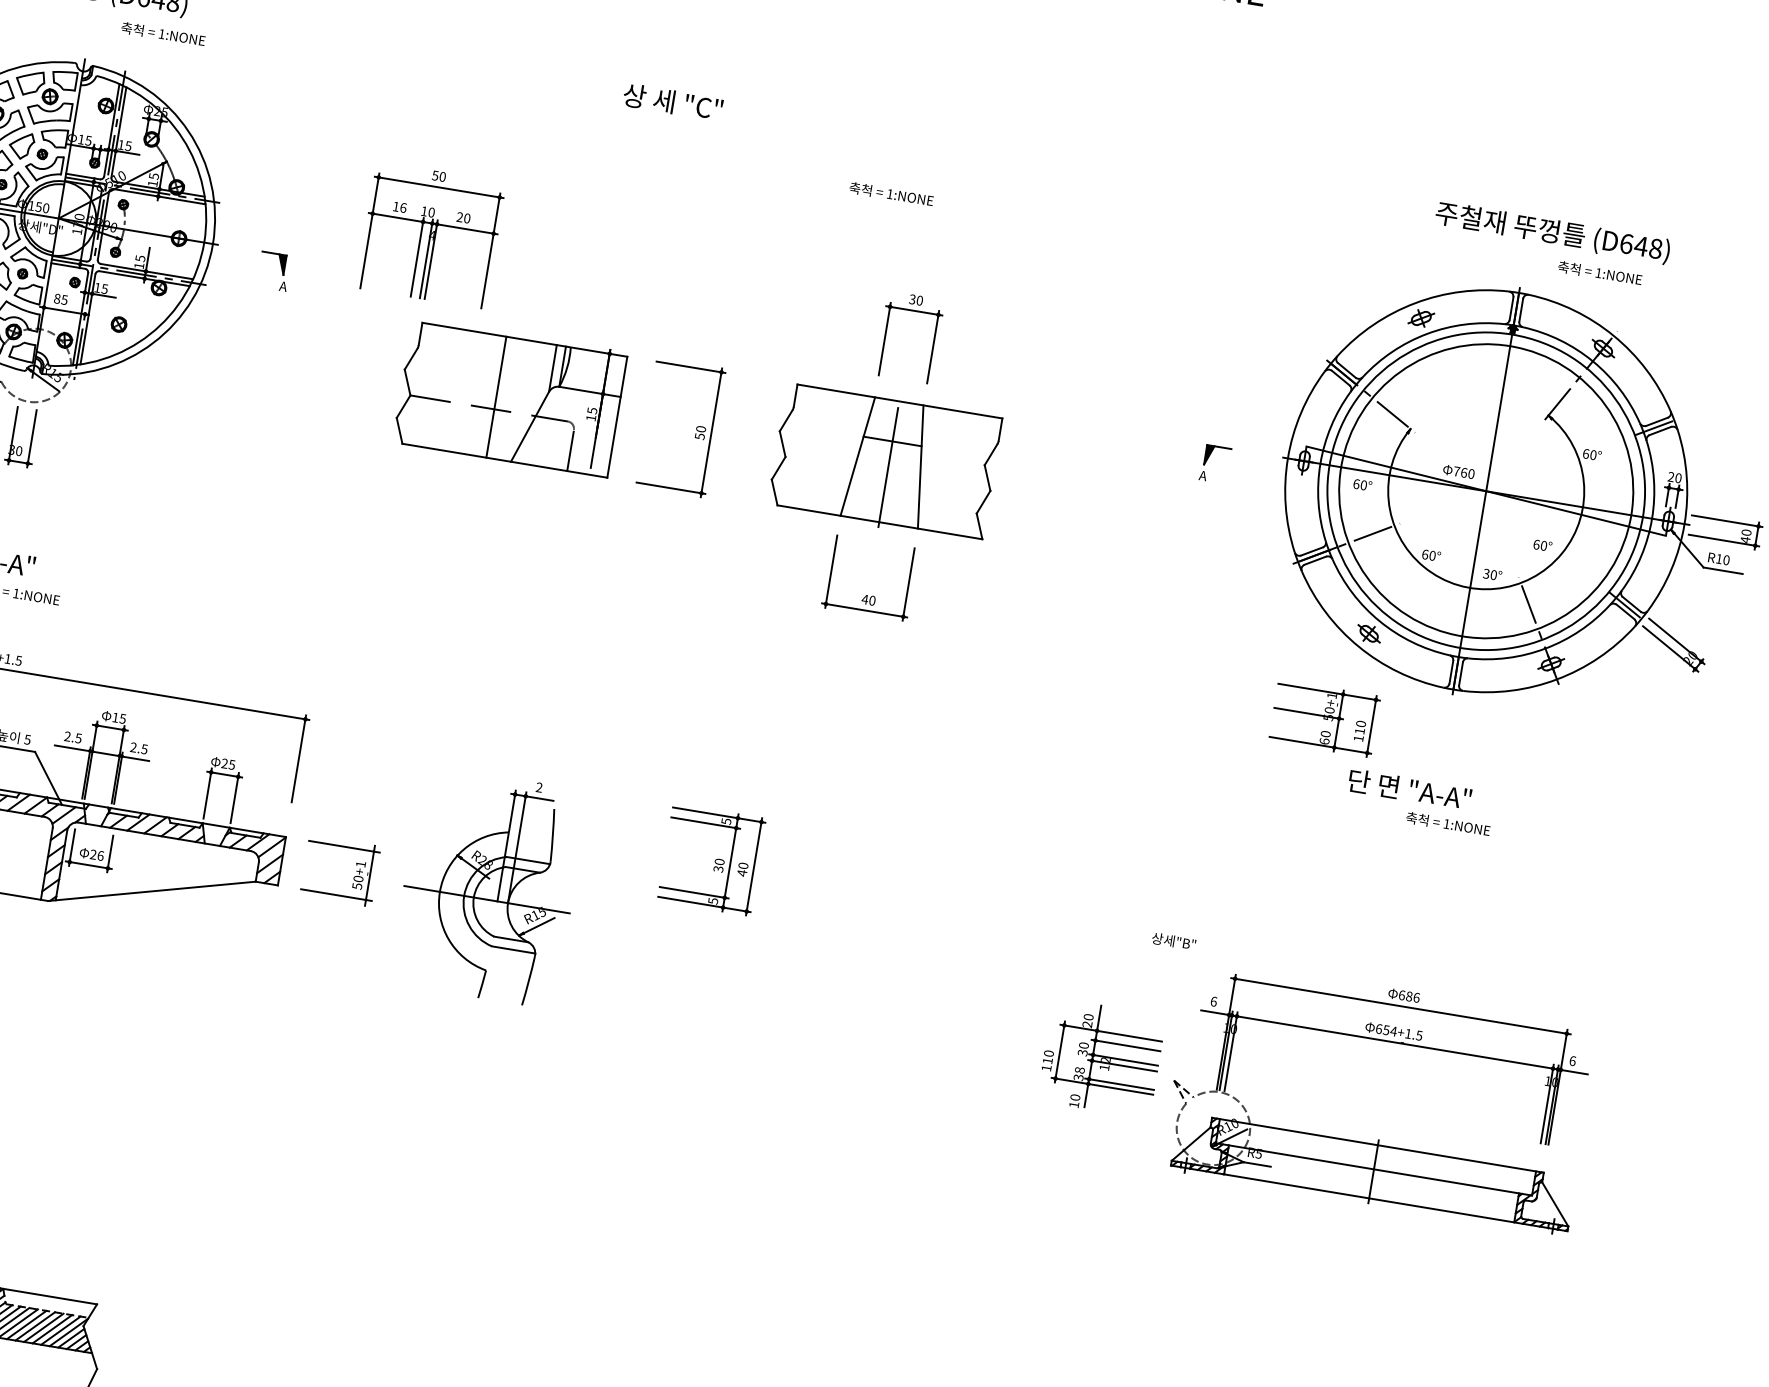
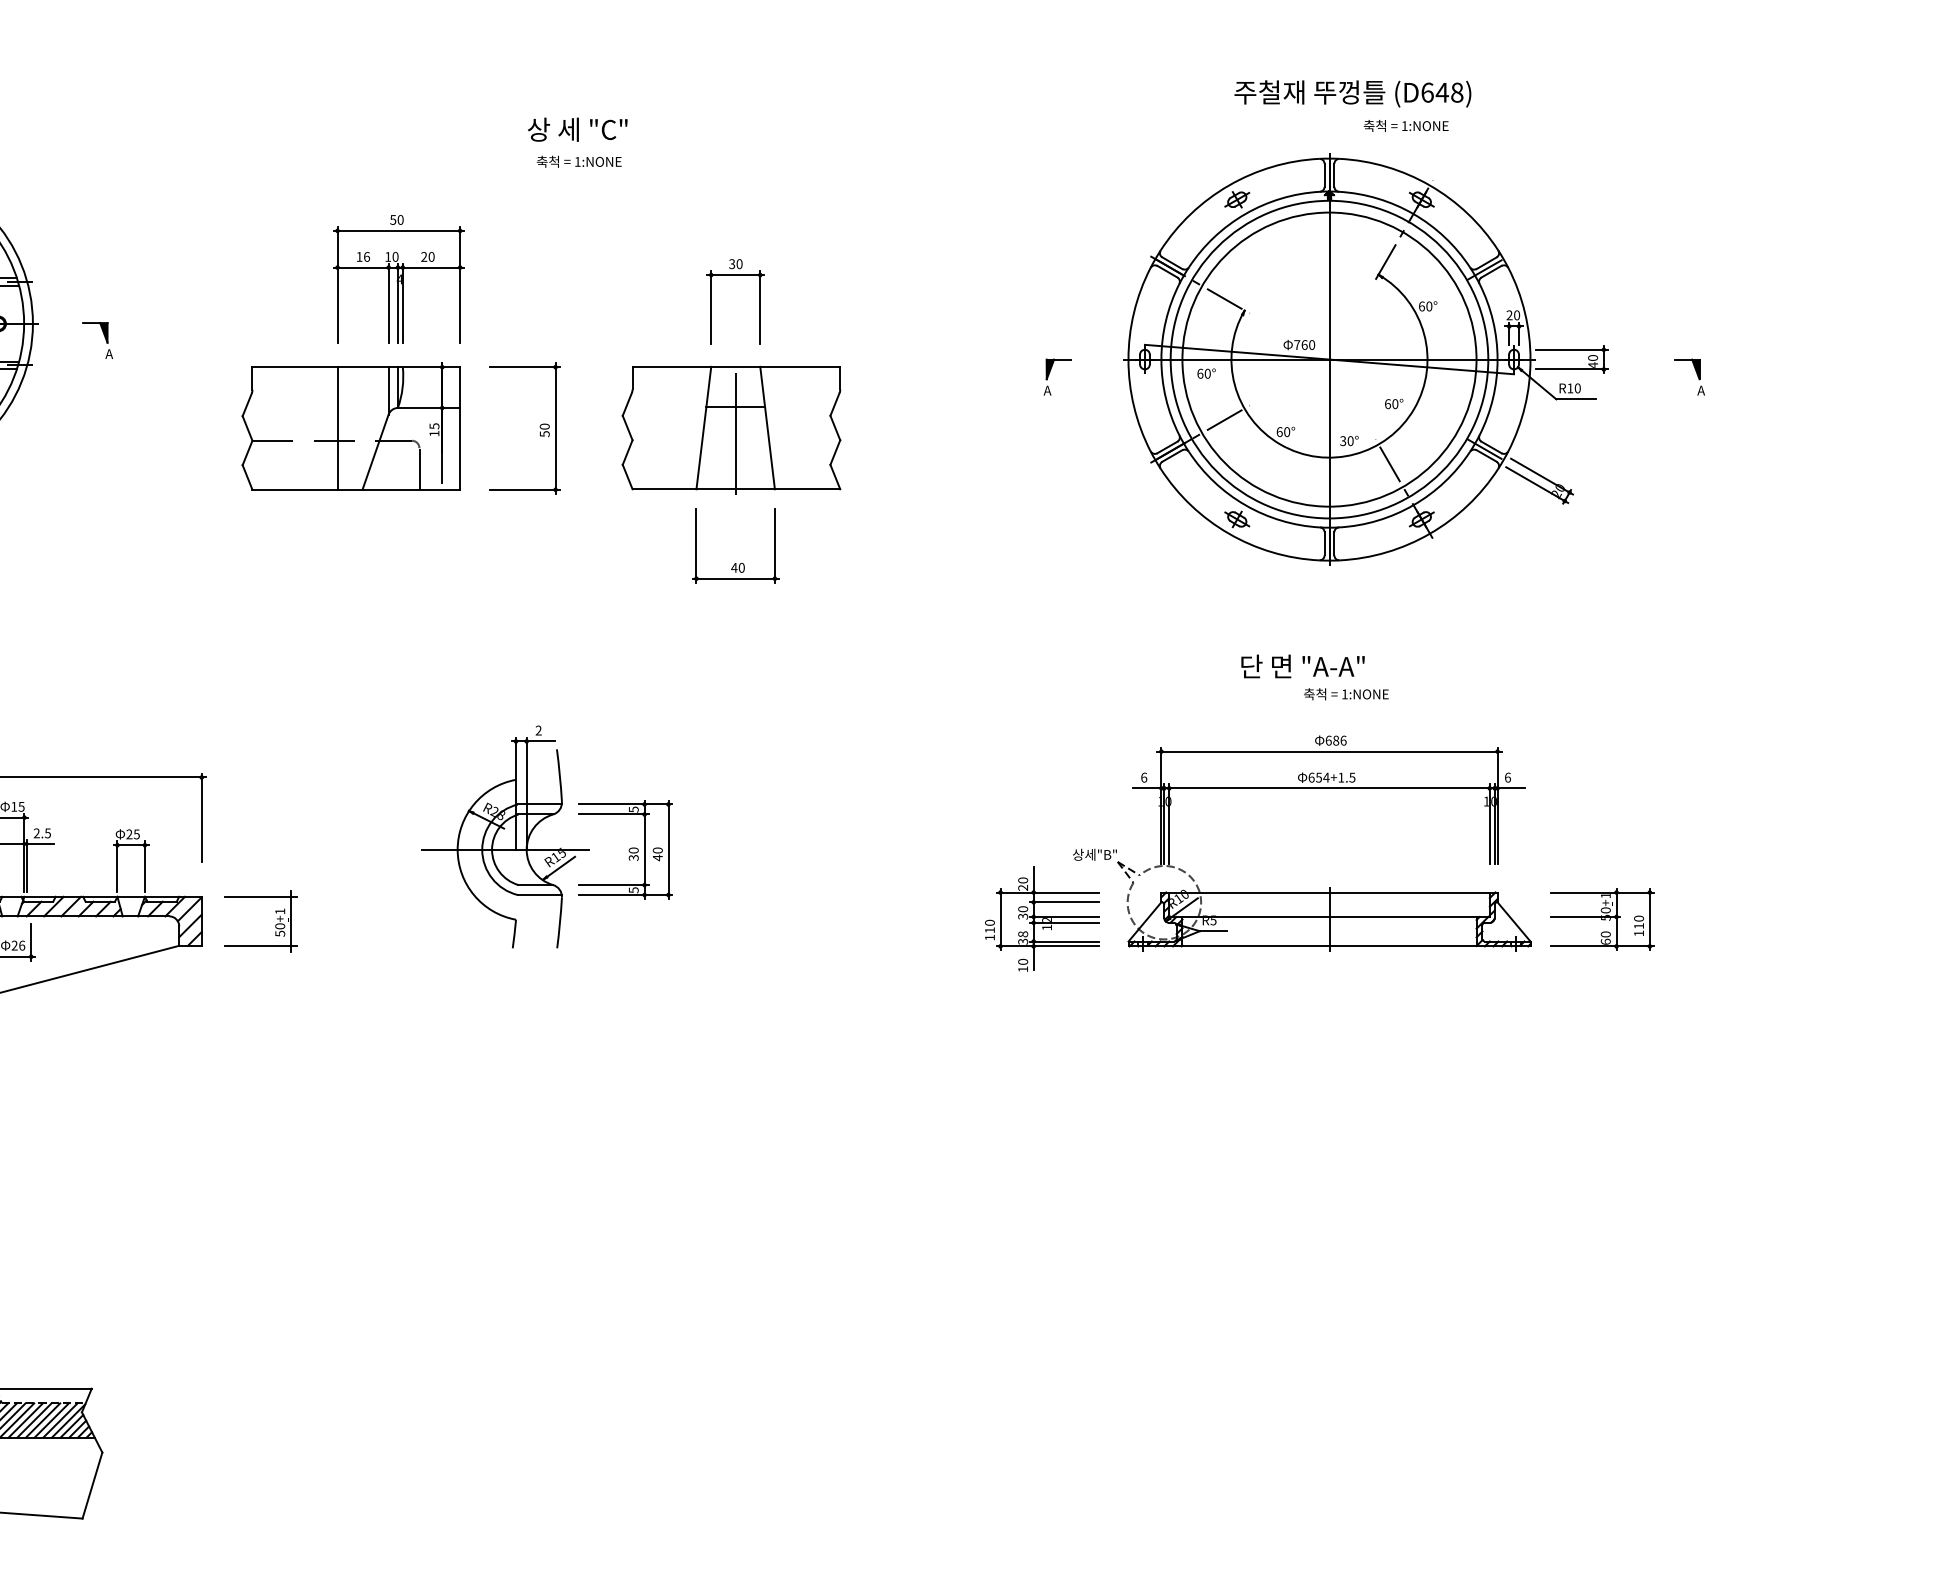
text: (672, 102) -> (577, 129), moved
text: (890, 193) -> (578, 161), moved
part: (430, 235) -> (398, 279), moved
part: (1324, 718) -> (1602, 919), moved
part: (489, 886) -> (505, 836), moved
part: (1101, 1057) -> (1042, 918), moved
part: (1378, 1140) -> (1329, 887), moved

